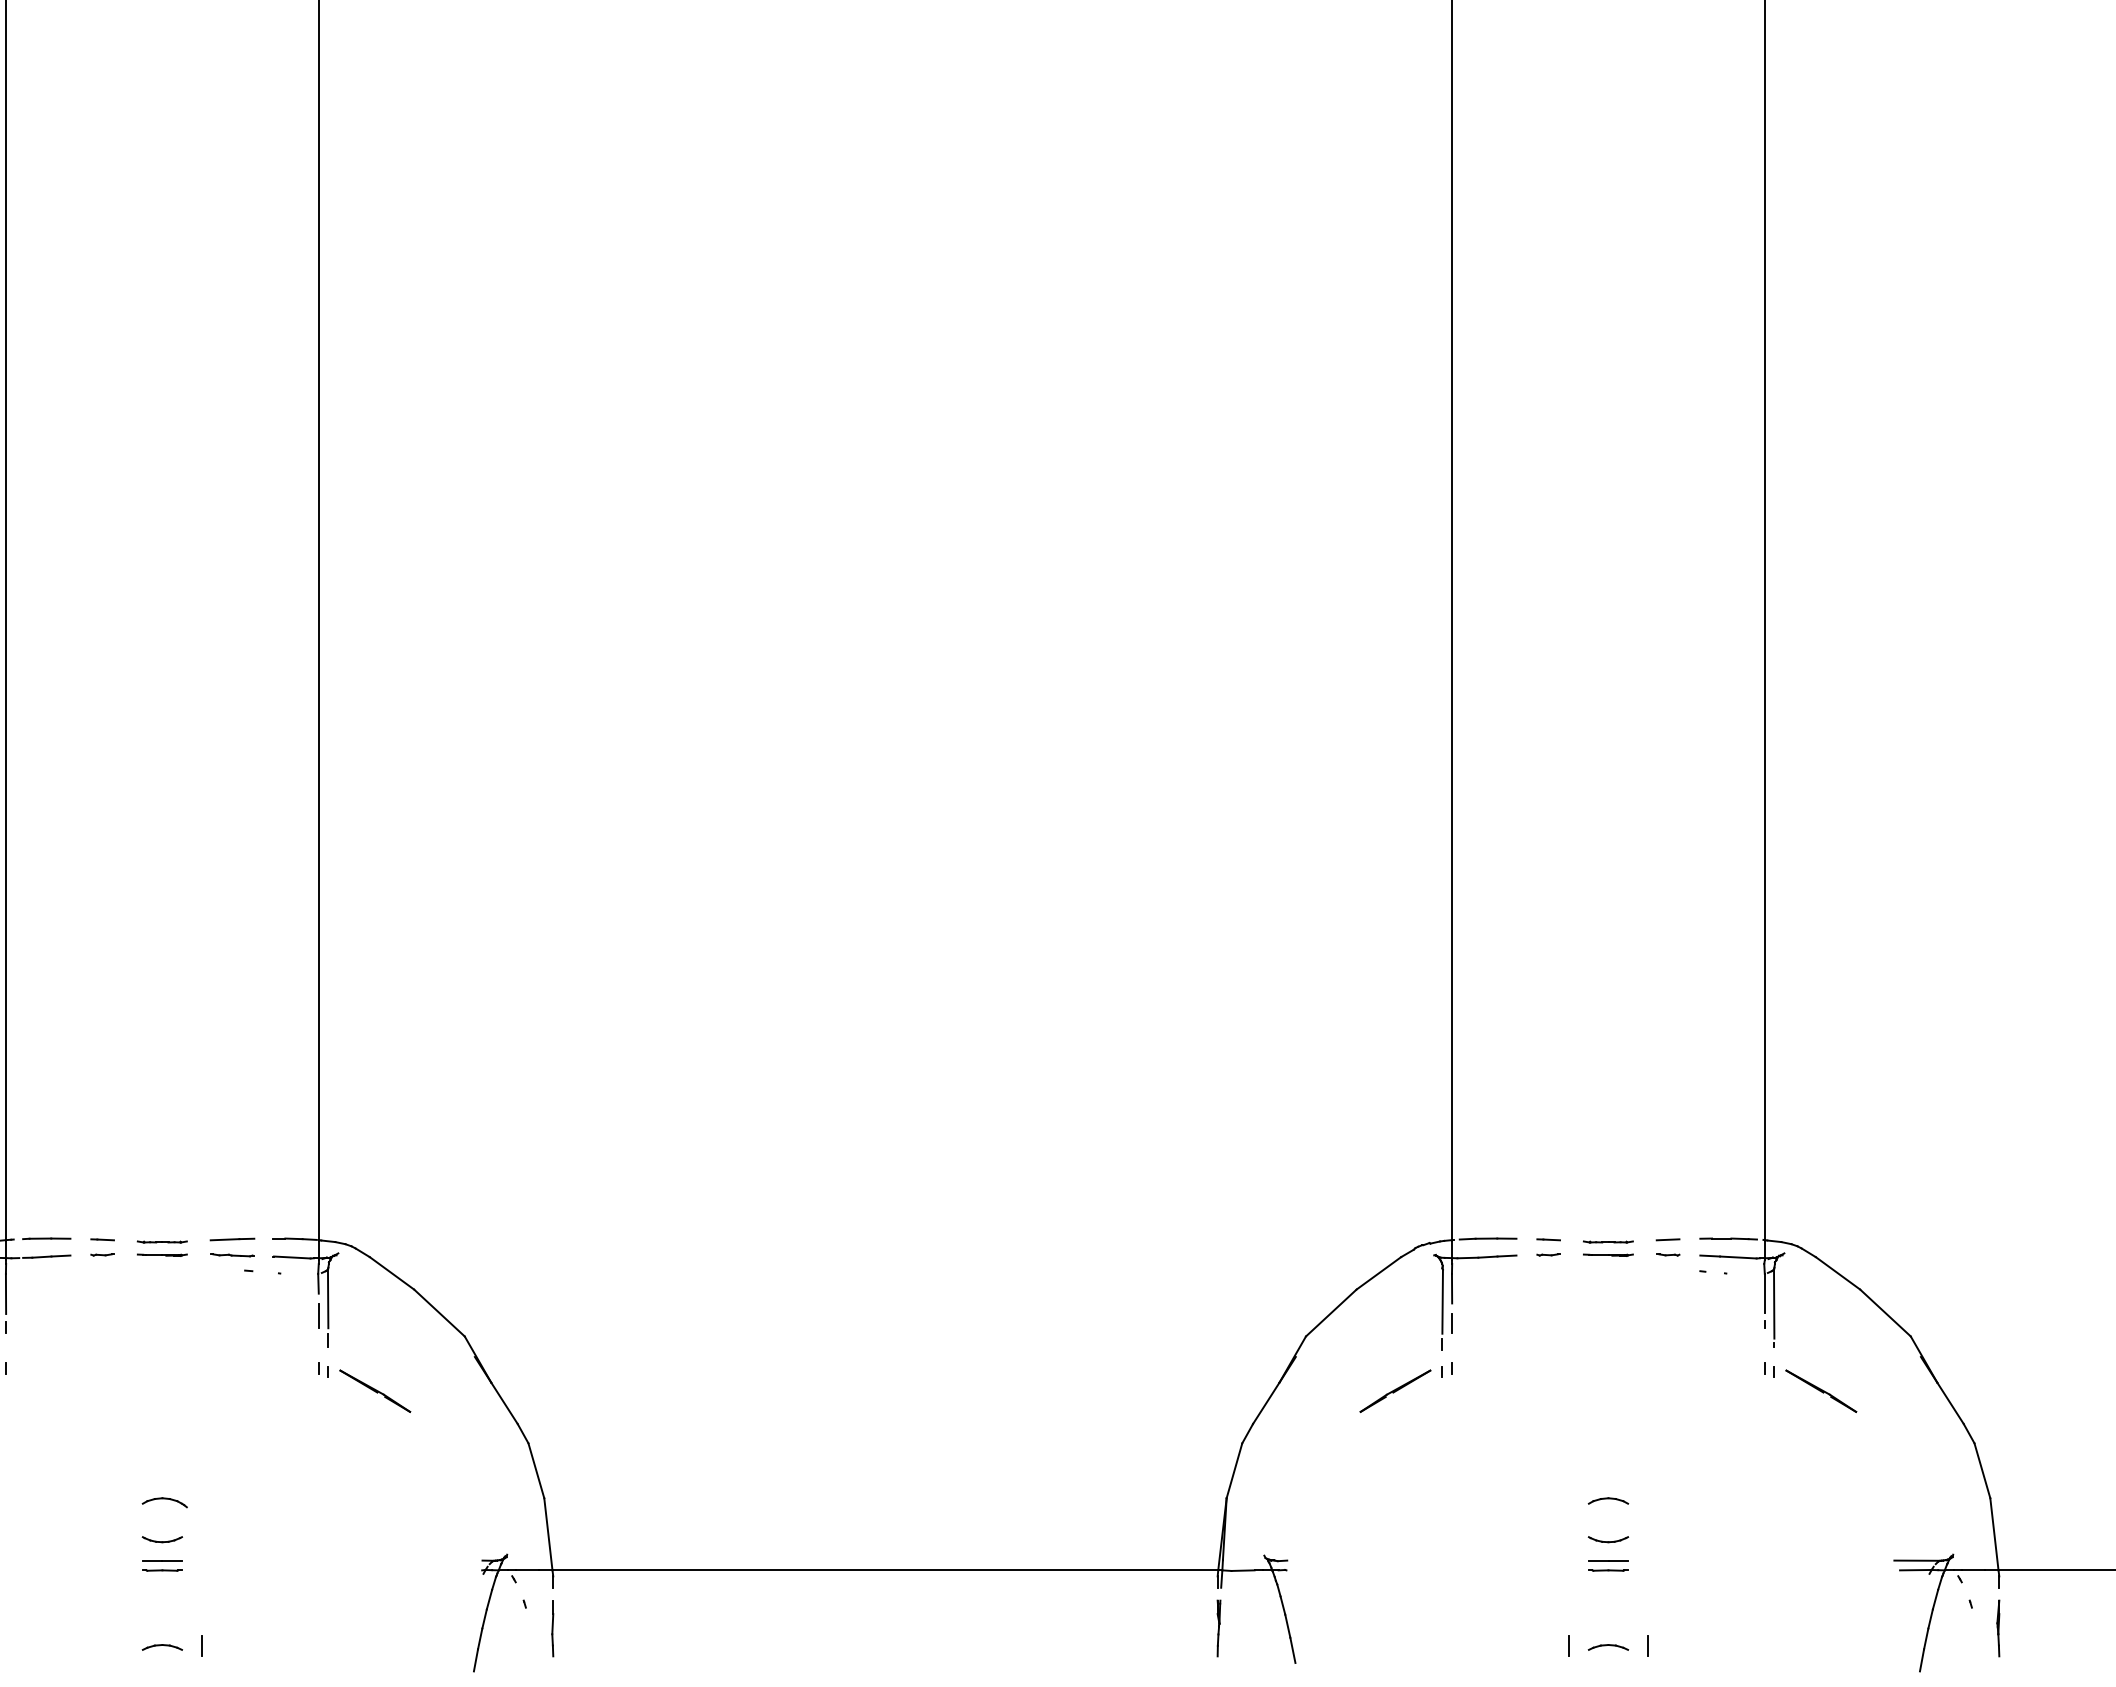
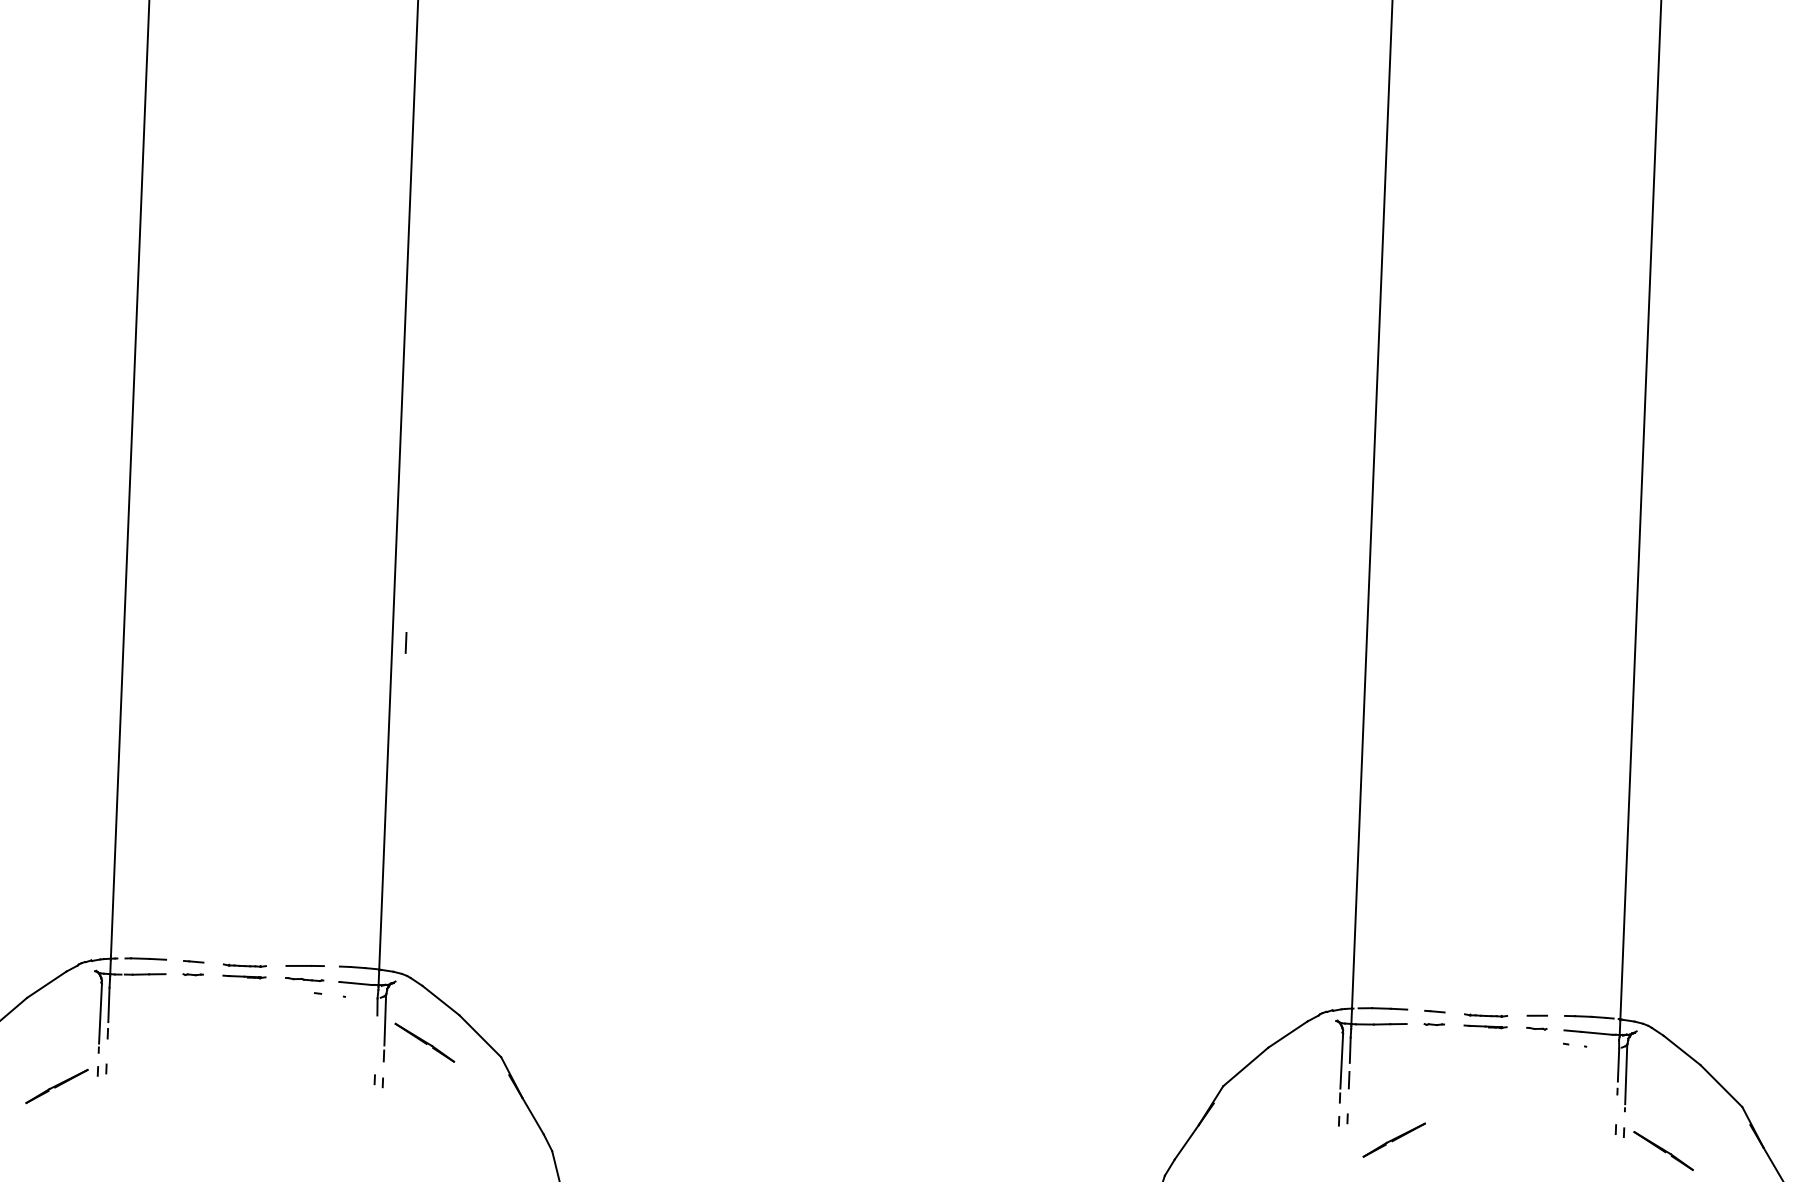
line: (318, 1315) -> (405, 642), moved
line: (375, 1390) -> (425, 1042), moved
line: (1395, 1390) -> (1394, 1139), moved

